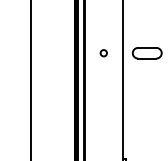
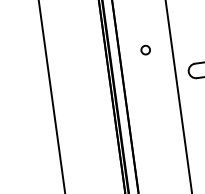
circle: (103, 53) -> (145, 50), moved

